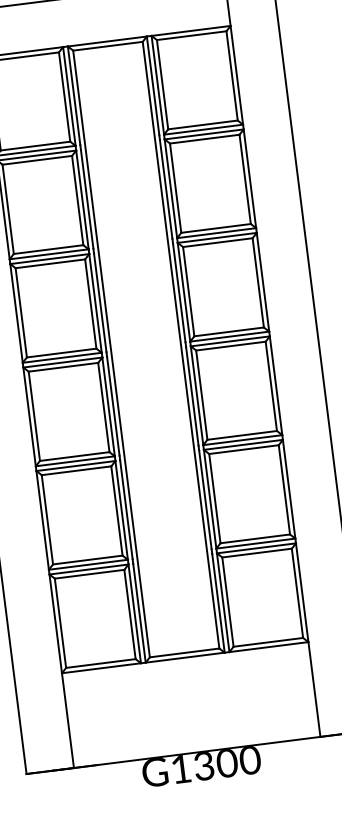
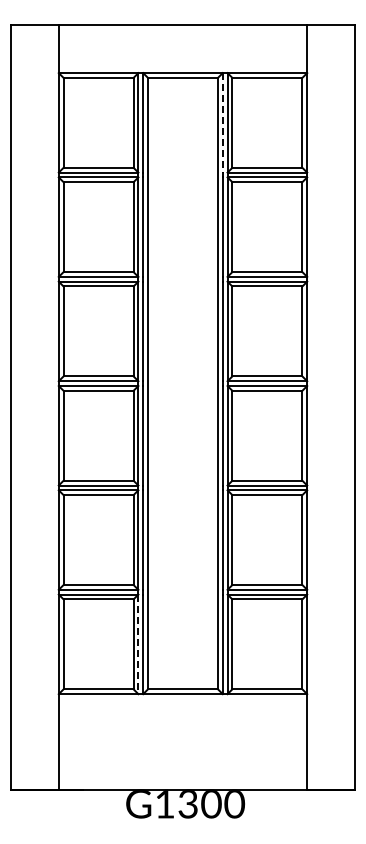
line: (152, 85) -> (222, 122), solid -> dashed
line: (134, 614) -> (138, 644), solid -> dashed

